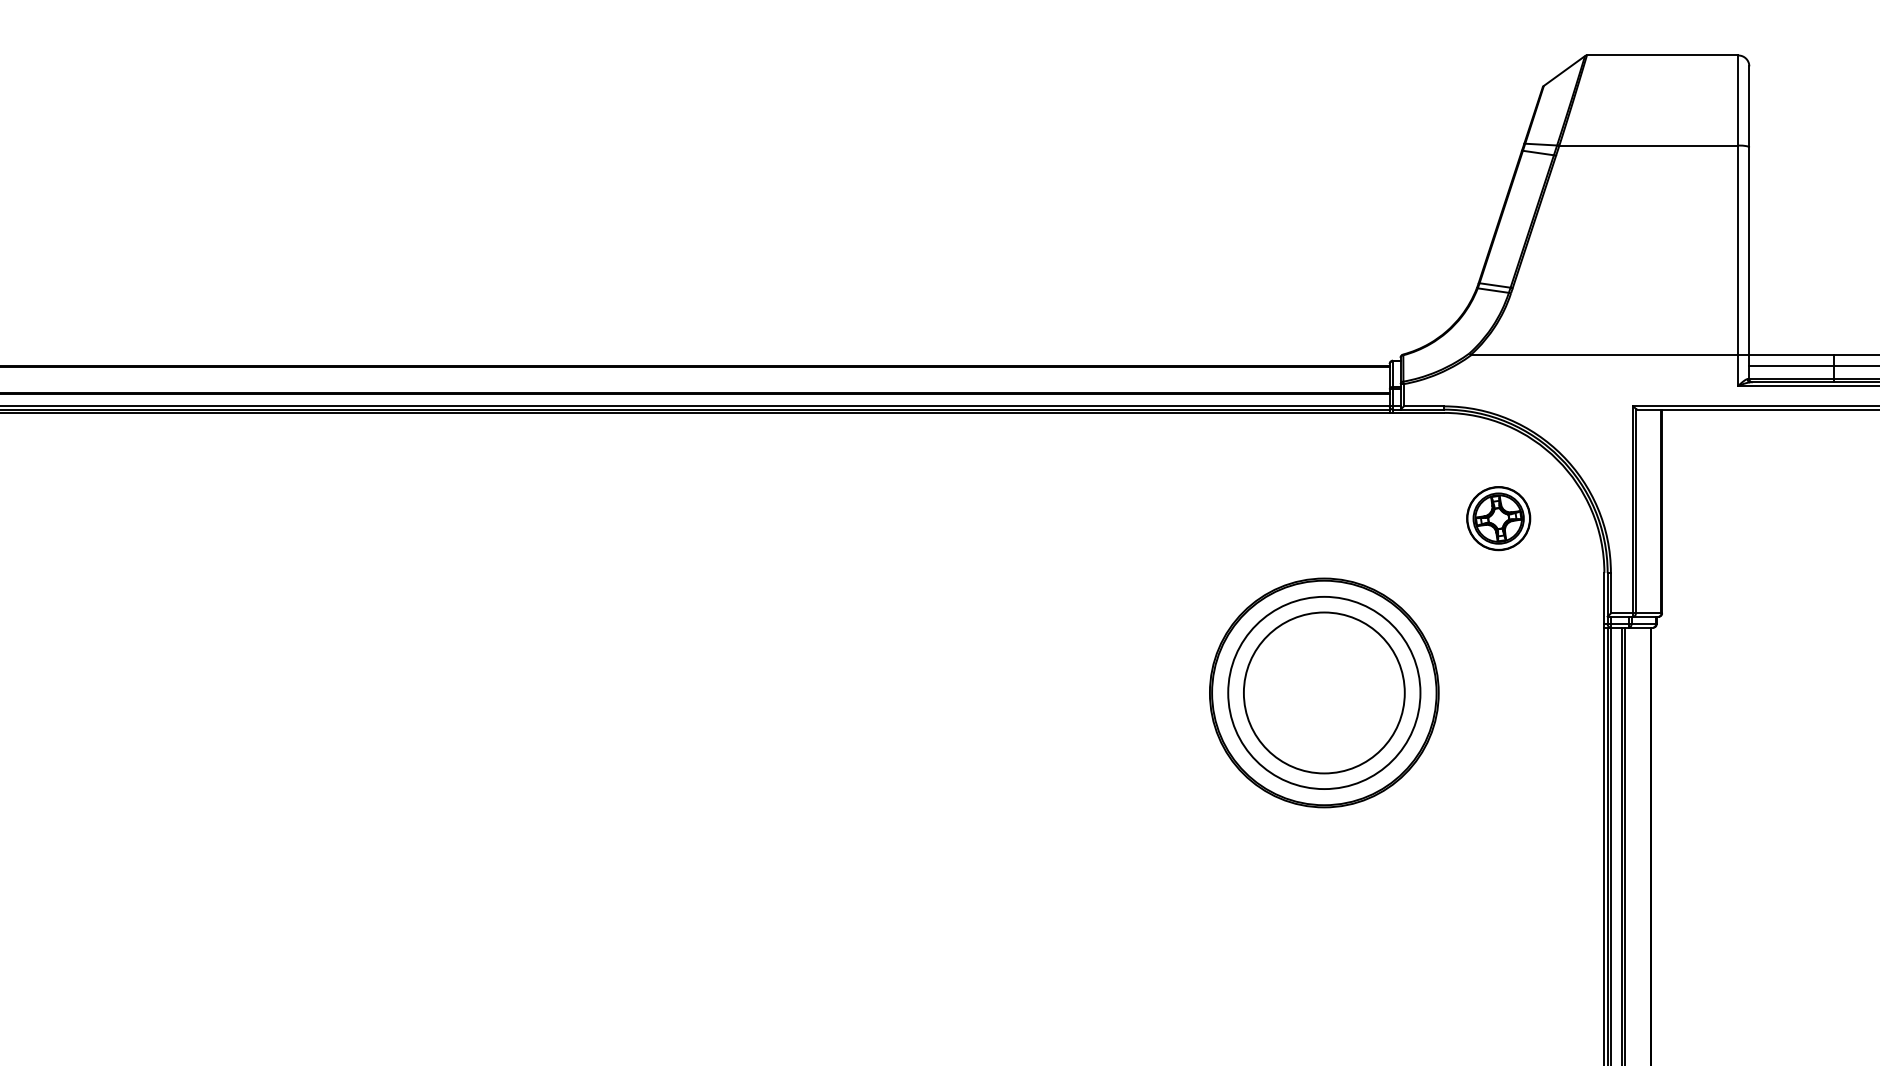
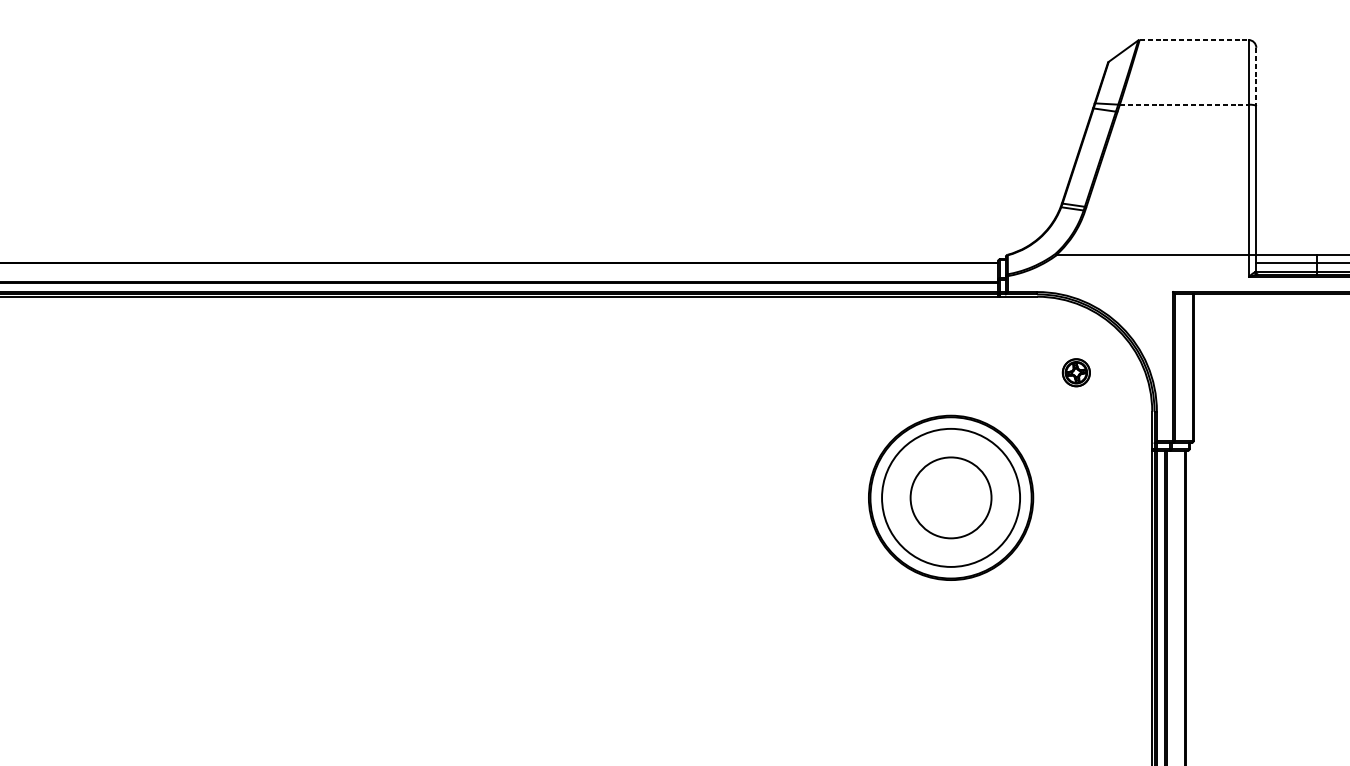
line: (1662, 55) -> (1193, 40), solid -> dashed
line: (1749, 106) -> (1256, 76), solid -> dashed
line: (1648, 145) -> (1183, 104), solid -> dashed
part: (1498, 518) -> (1076, 372), size x0.6
circle: (1323, 692) -> (950, 497), size x0.7

